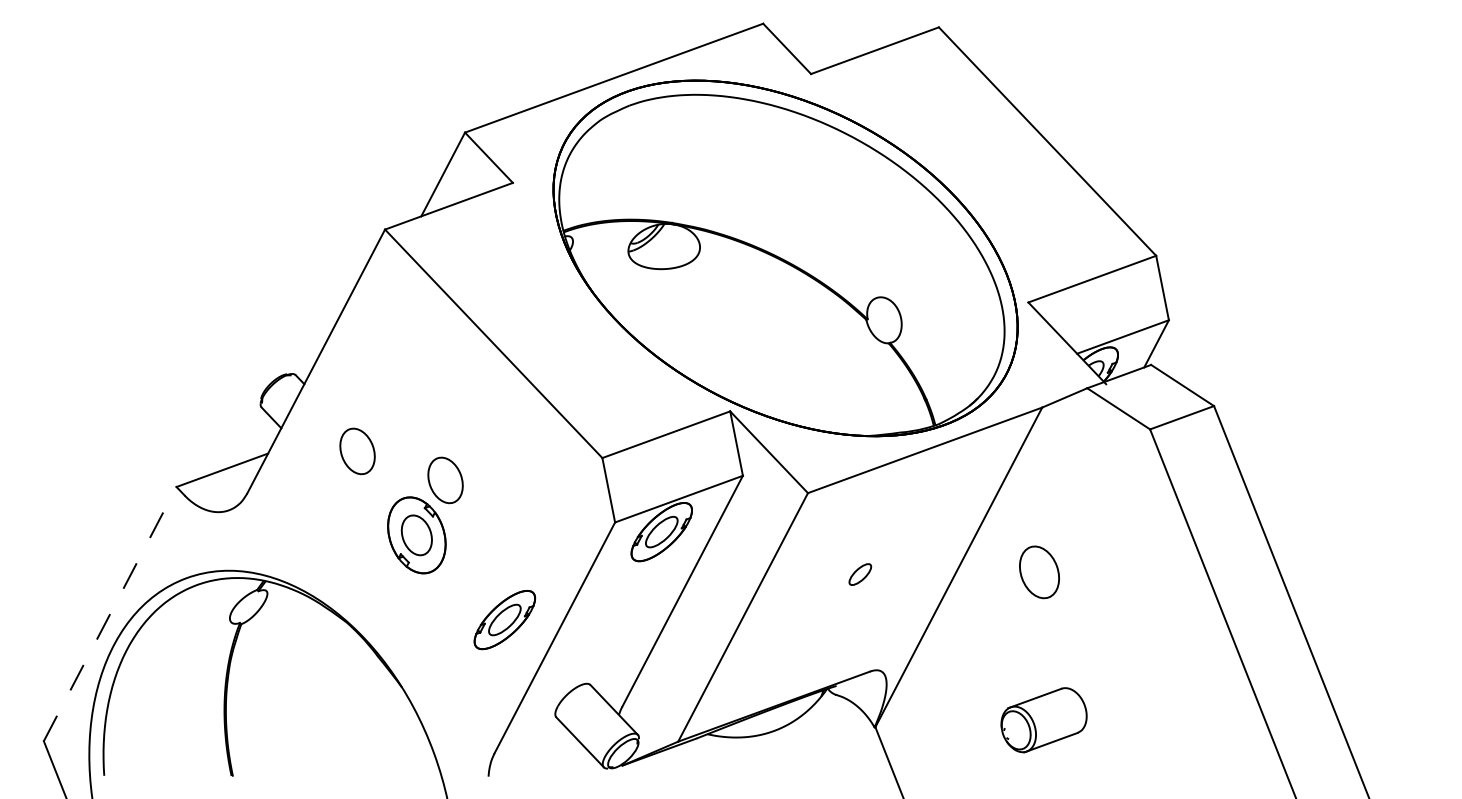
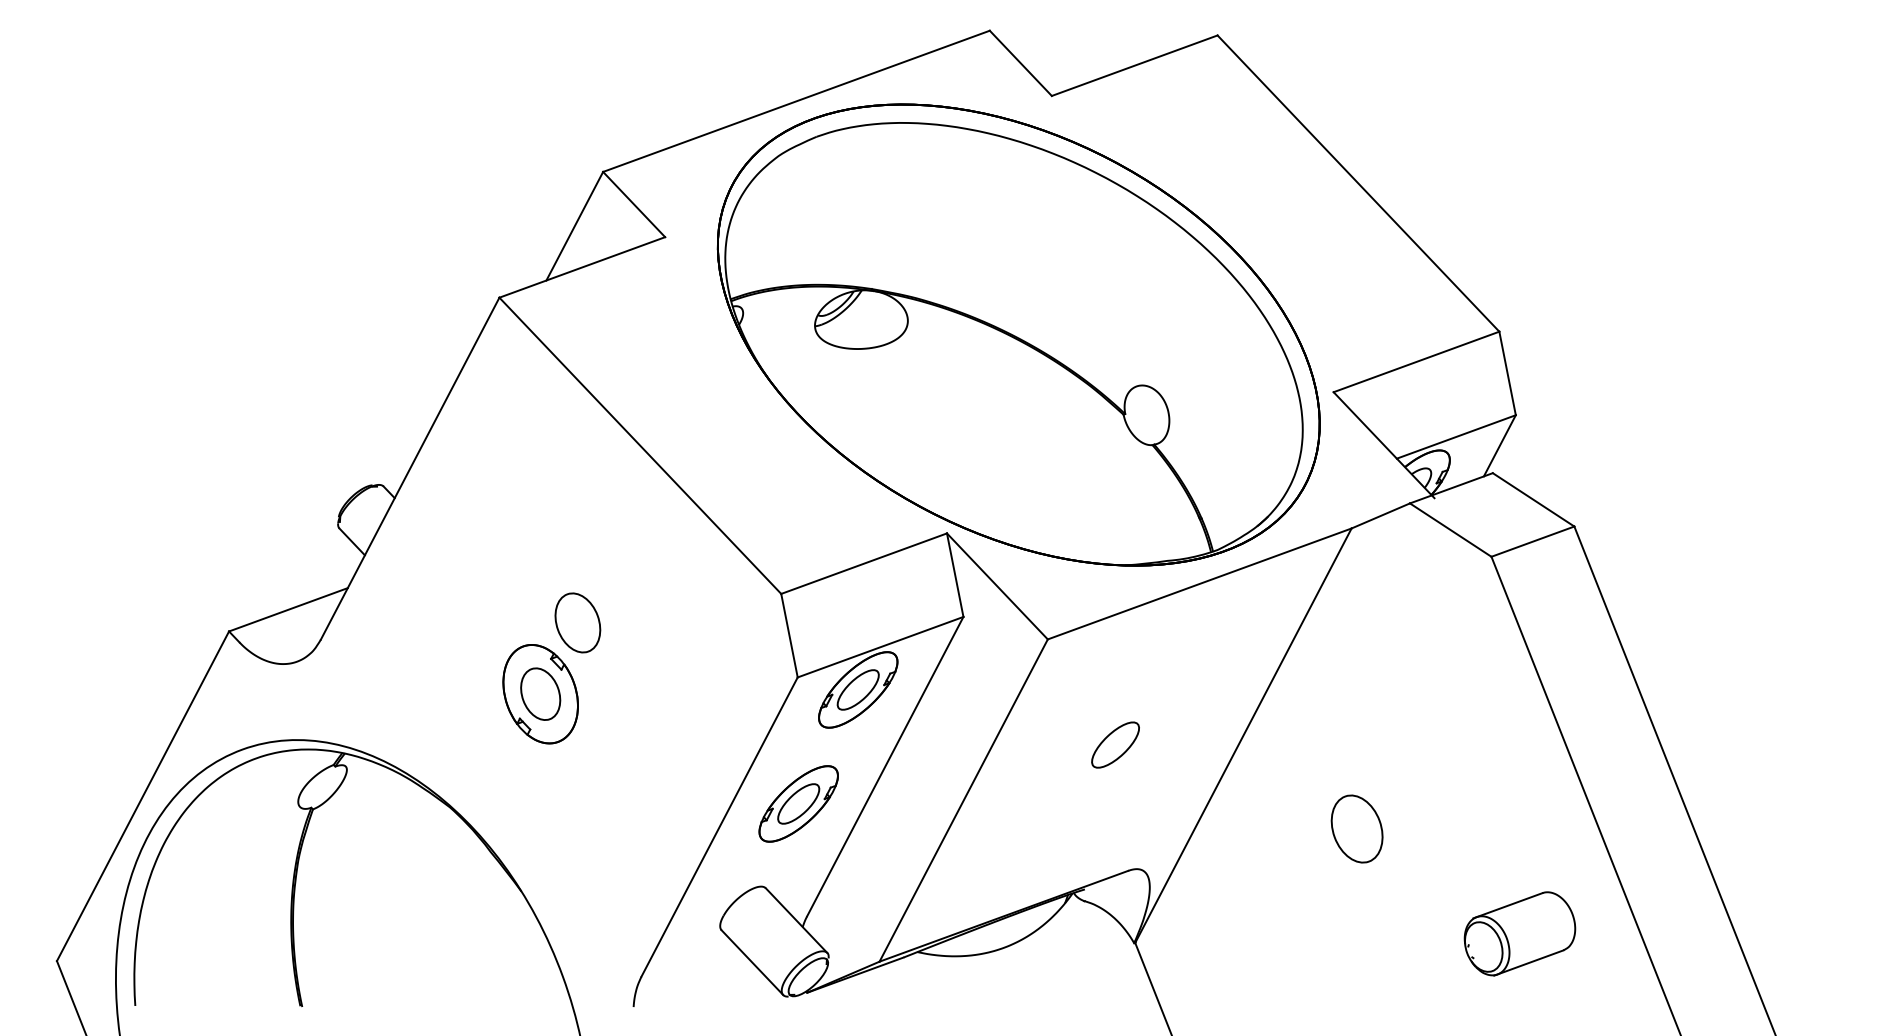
part: (357, 451) -> (463, 585), removed
part: (1039, 572) -> (1357, 829), moved
part: (860, 574) -> (1115, 744), size x1.67
line: (110, 613) -> (143, 795), dashed -> solid
part: (504, 620) -> (798, 804), moved
part: (1043, 720) -> (1519, 934), moved

